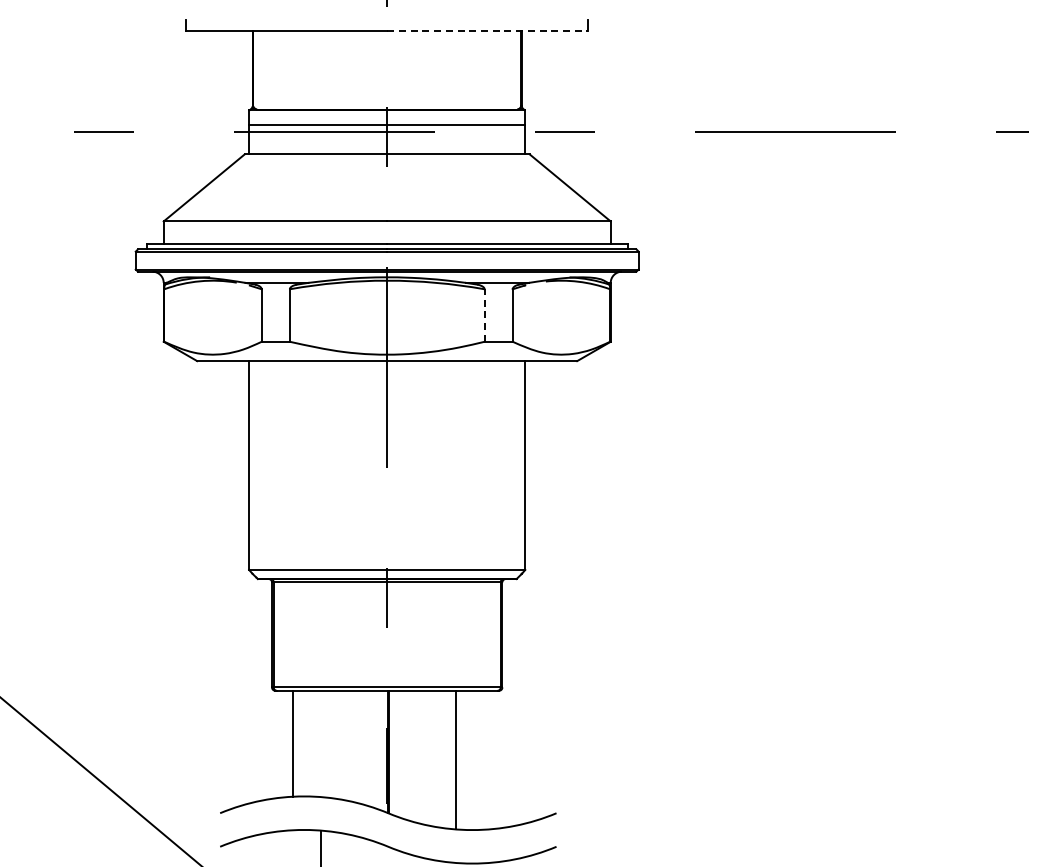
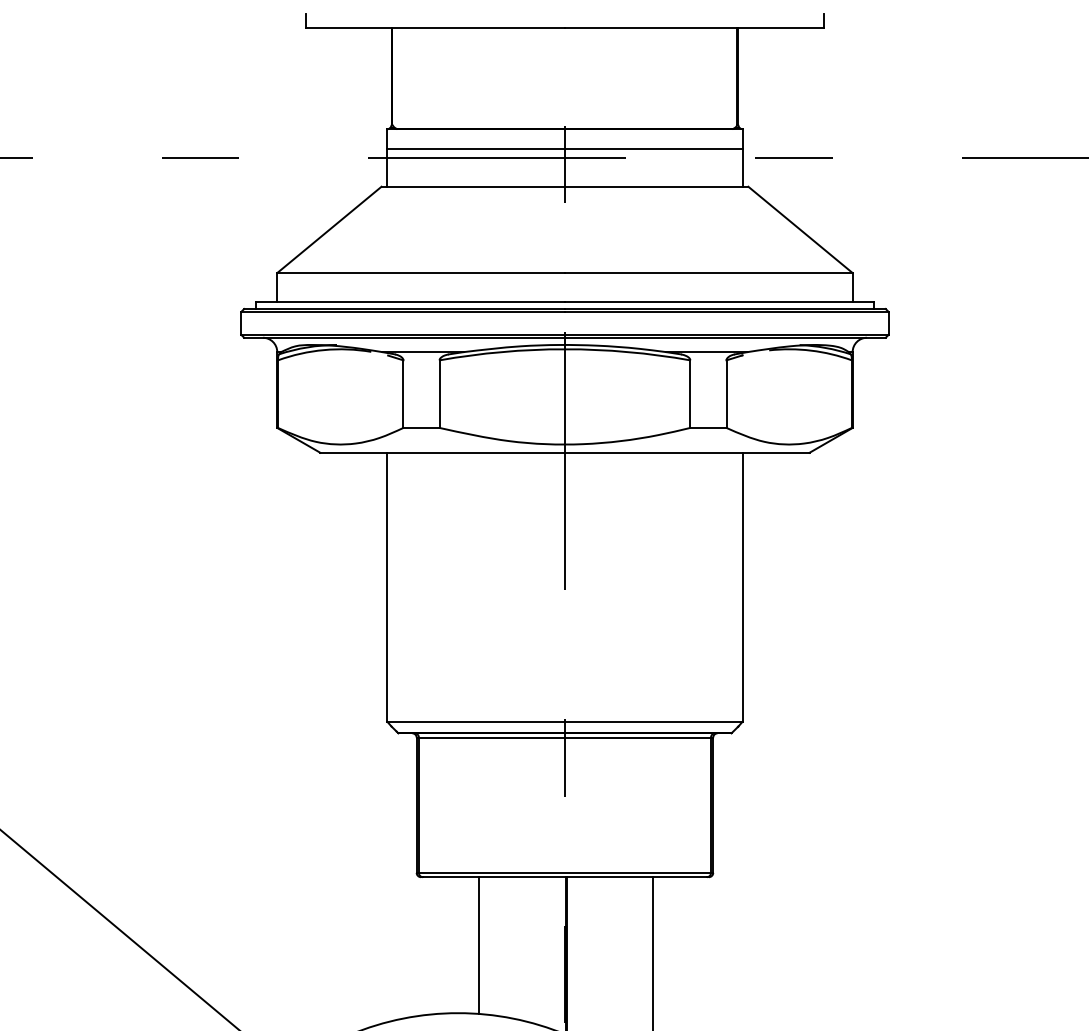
line: (487, 31) -> (694, 28), dashed -> solid
line: (484, 315) -> (690, 394), dashed -> solid
line: (292, 743) -> (479, 945), moved

